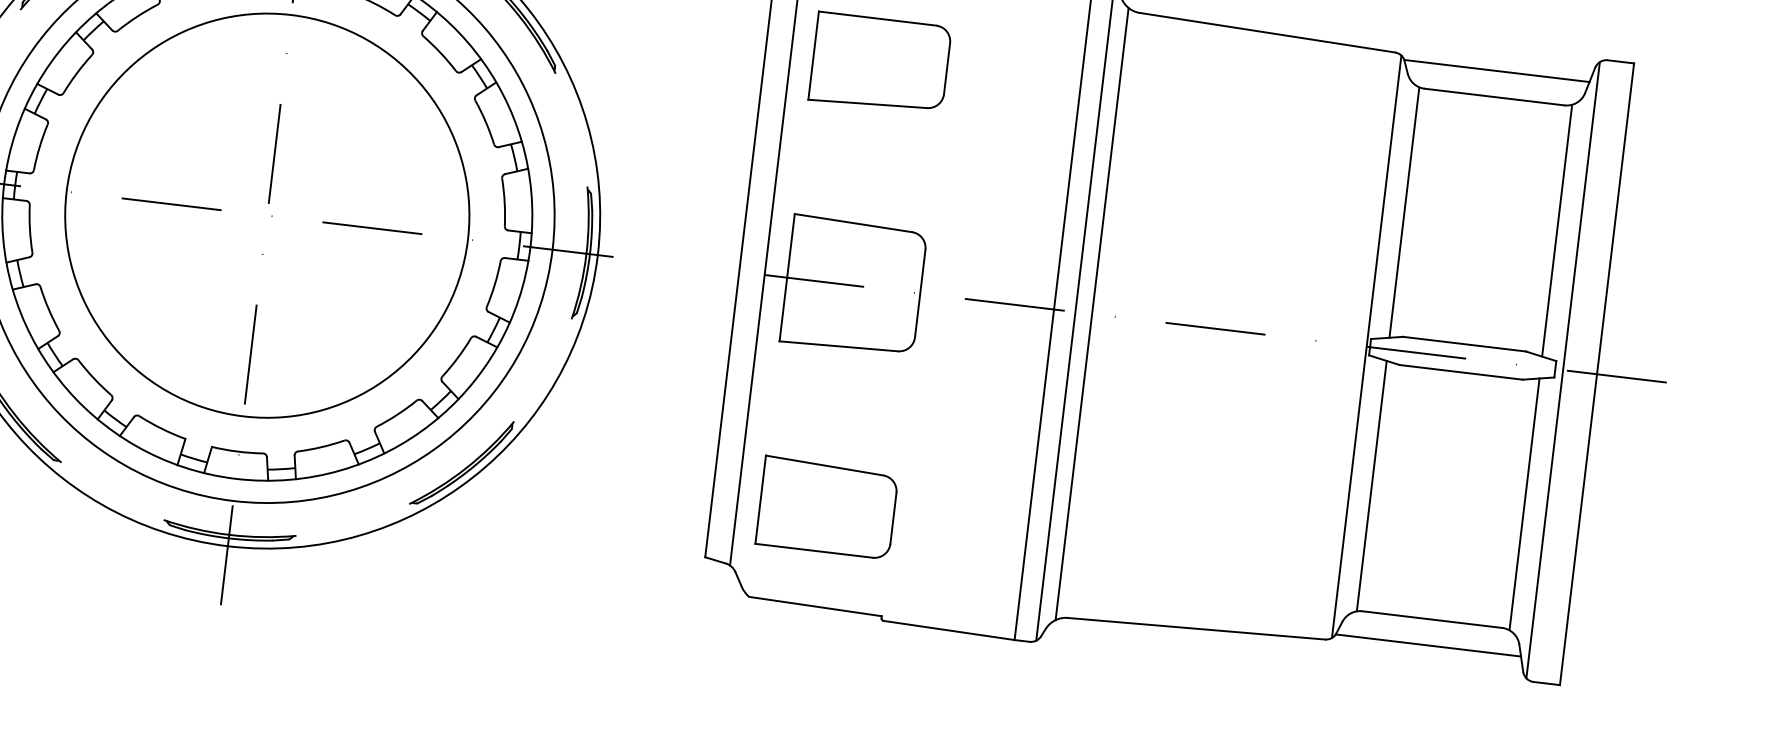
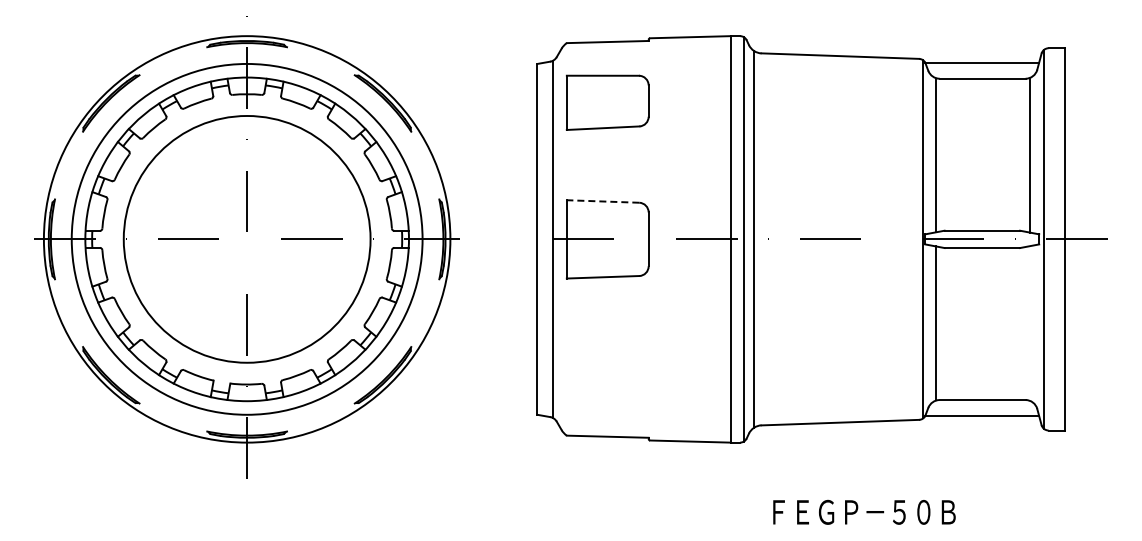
line: (852, 222) -> (602, 201), solid -> dashed
line: (1524, 504) -> (1030, 323), removed
part: (826, 506) -> (607, 375), removed

